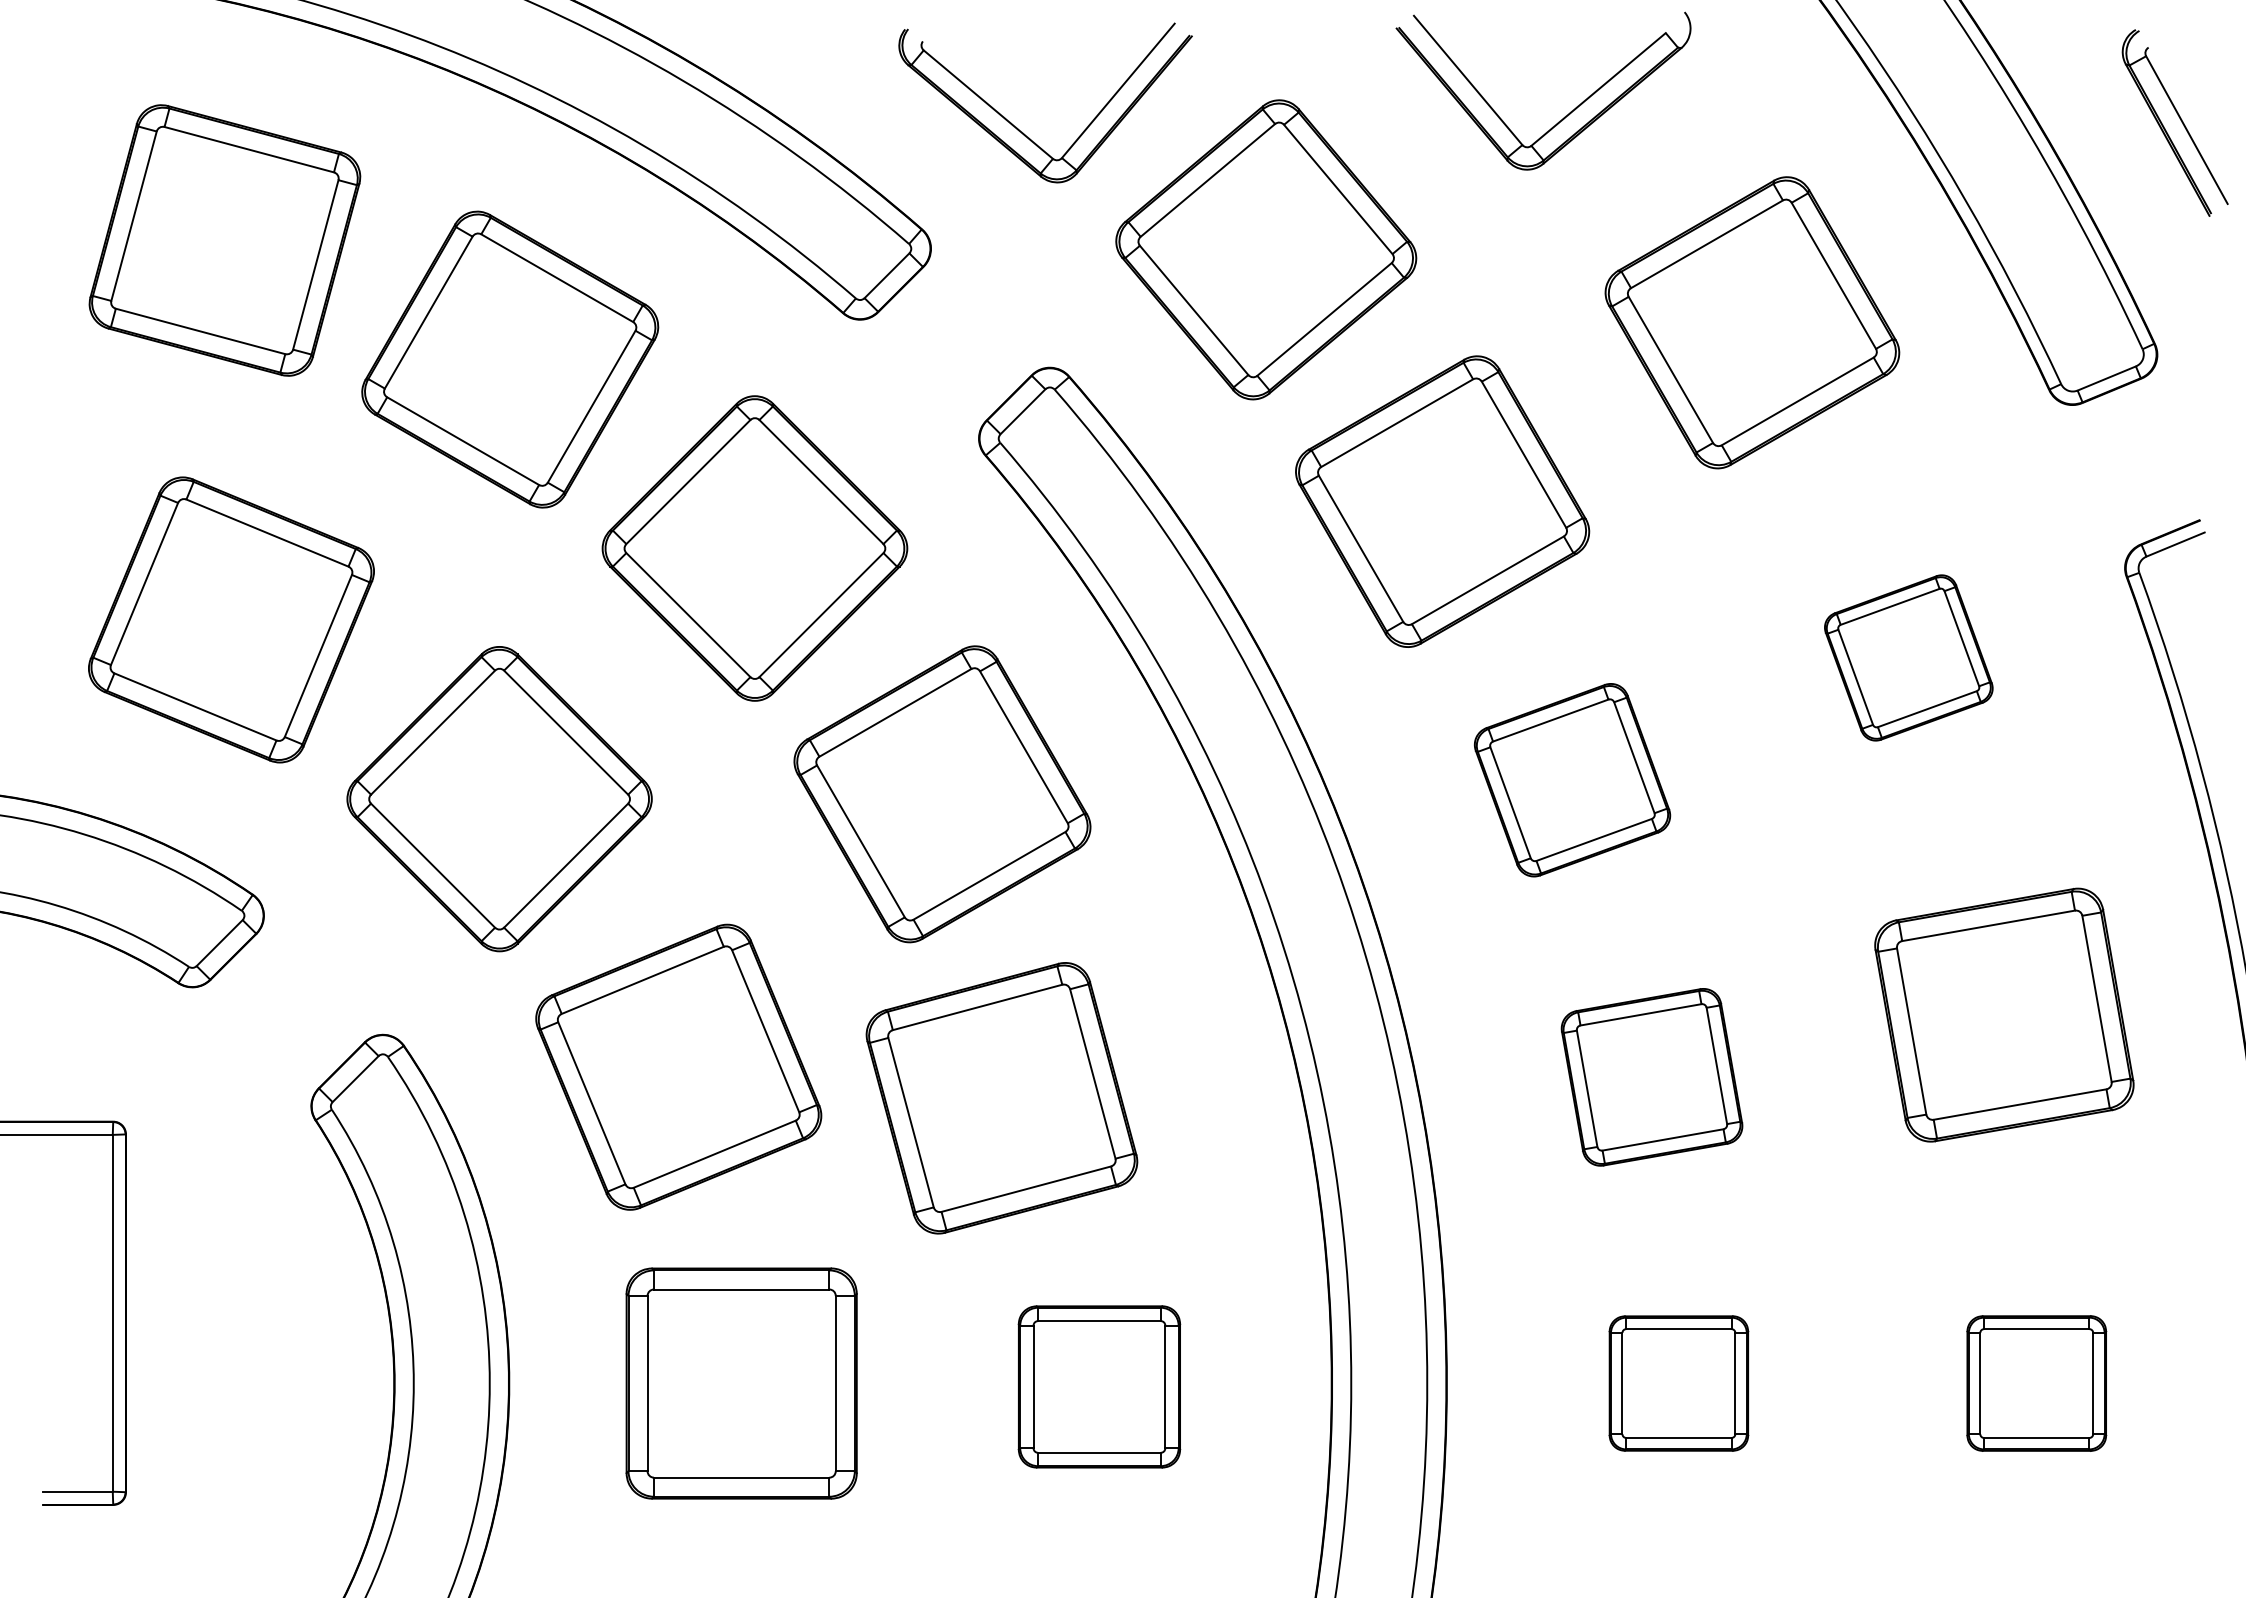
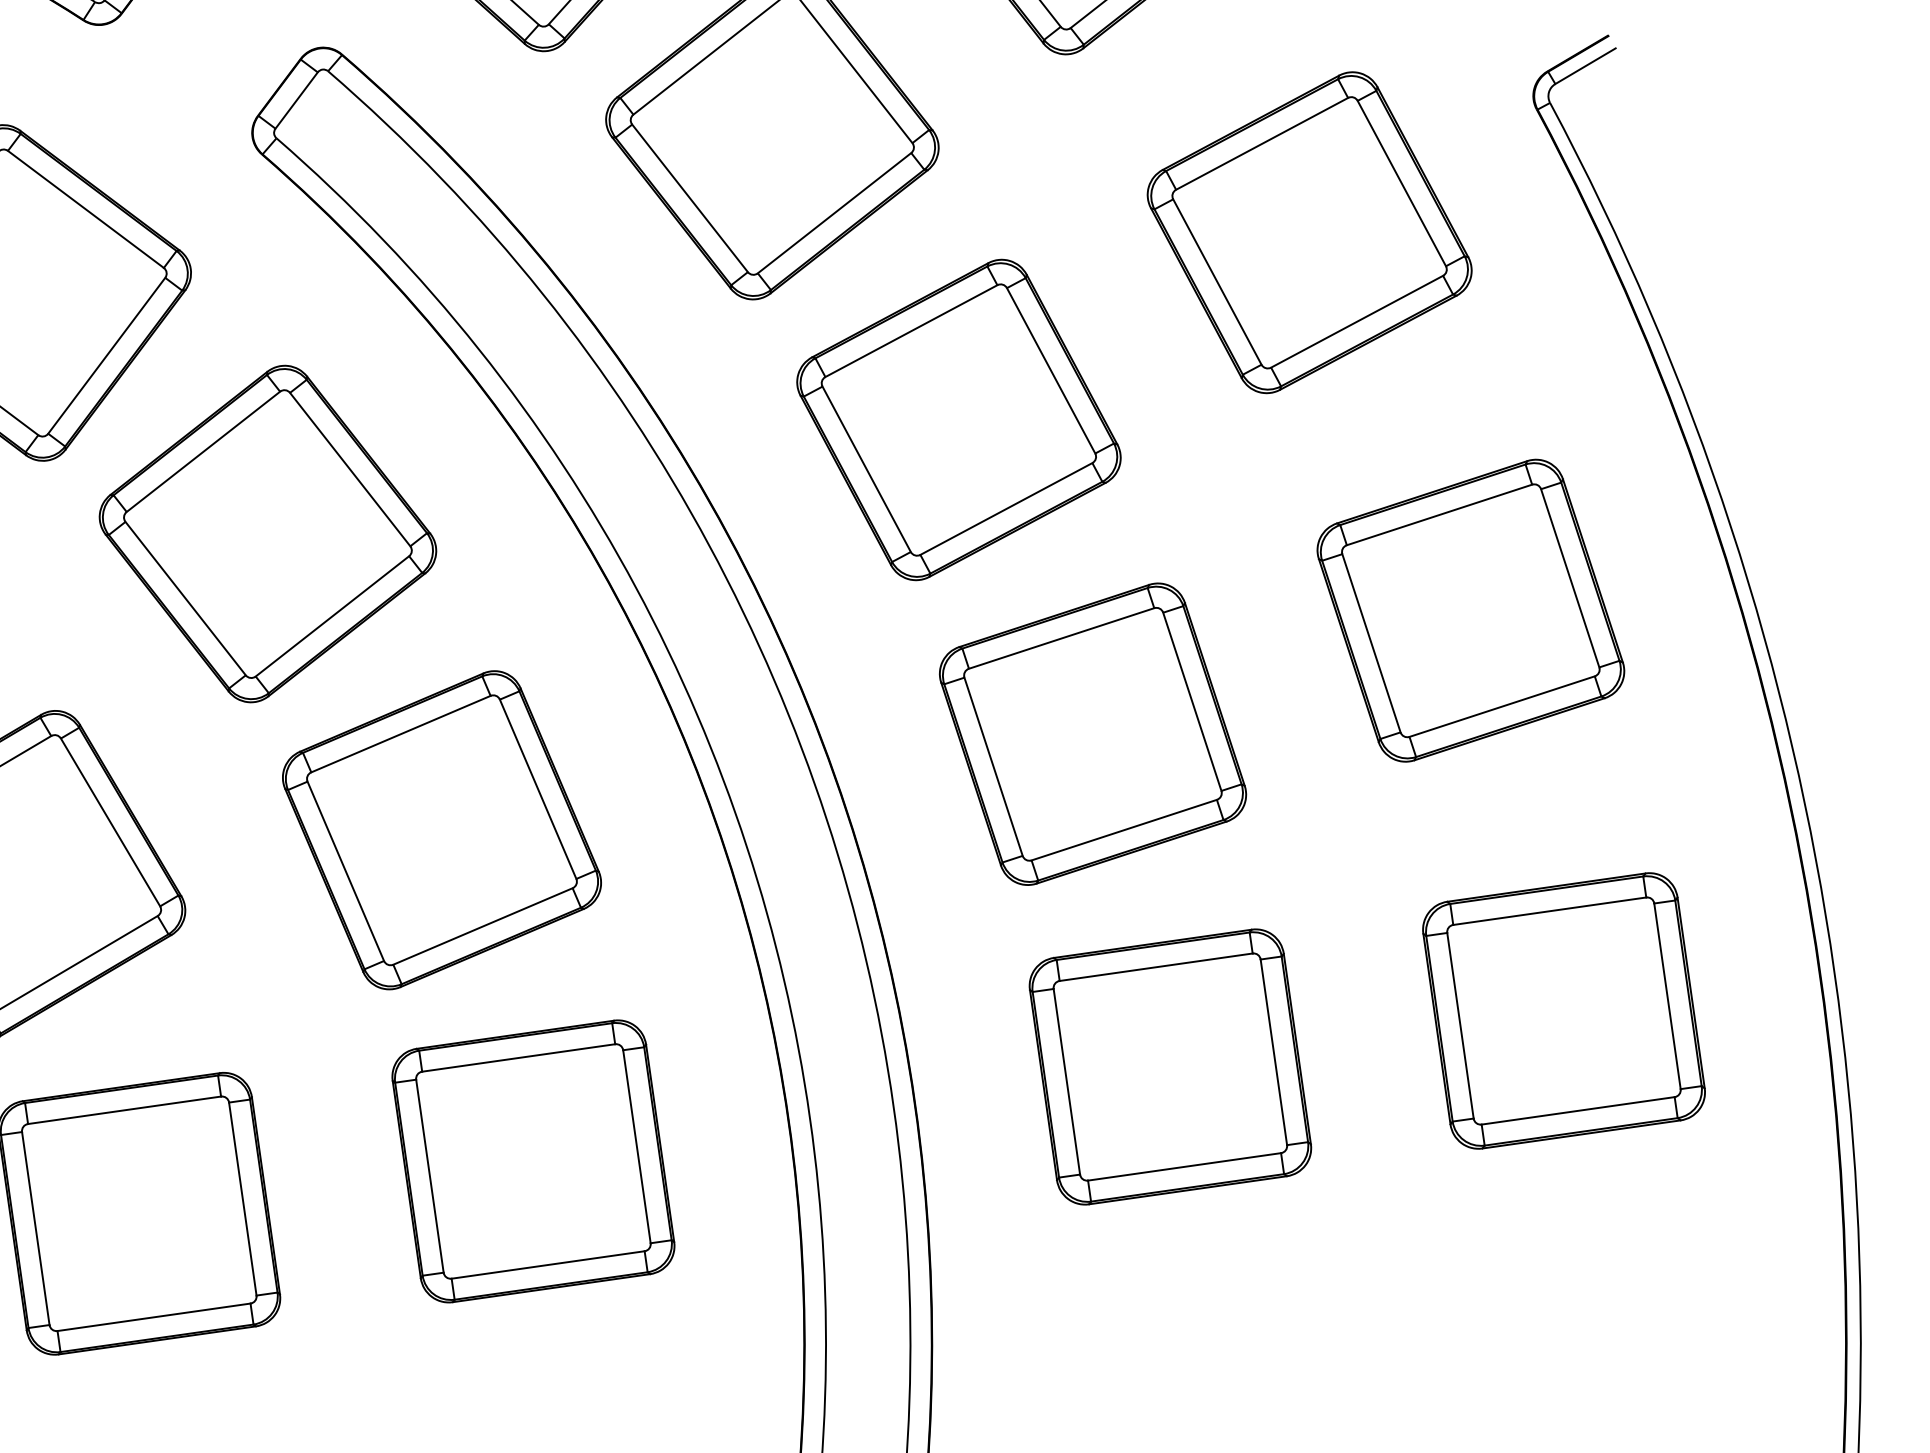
part: (1908, 657) -> (1309, 232), size x1.67
part: (1572, 779) -> (958, 419), size x1.43
part: (1651, 1077) -> (1092, 734), size x1.43
part: (1001, 1098) -> (441, 830), moved
part: (1678, 1383) -> (1170, 1067), size x1.67
part: (2036, 1383) -> (1563, 1010), size x1.67
part: (1099, 1386) -> (533, 1160), size x1.43

